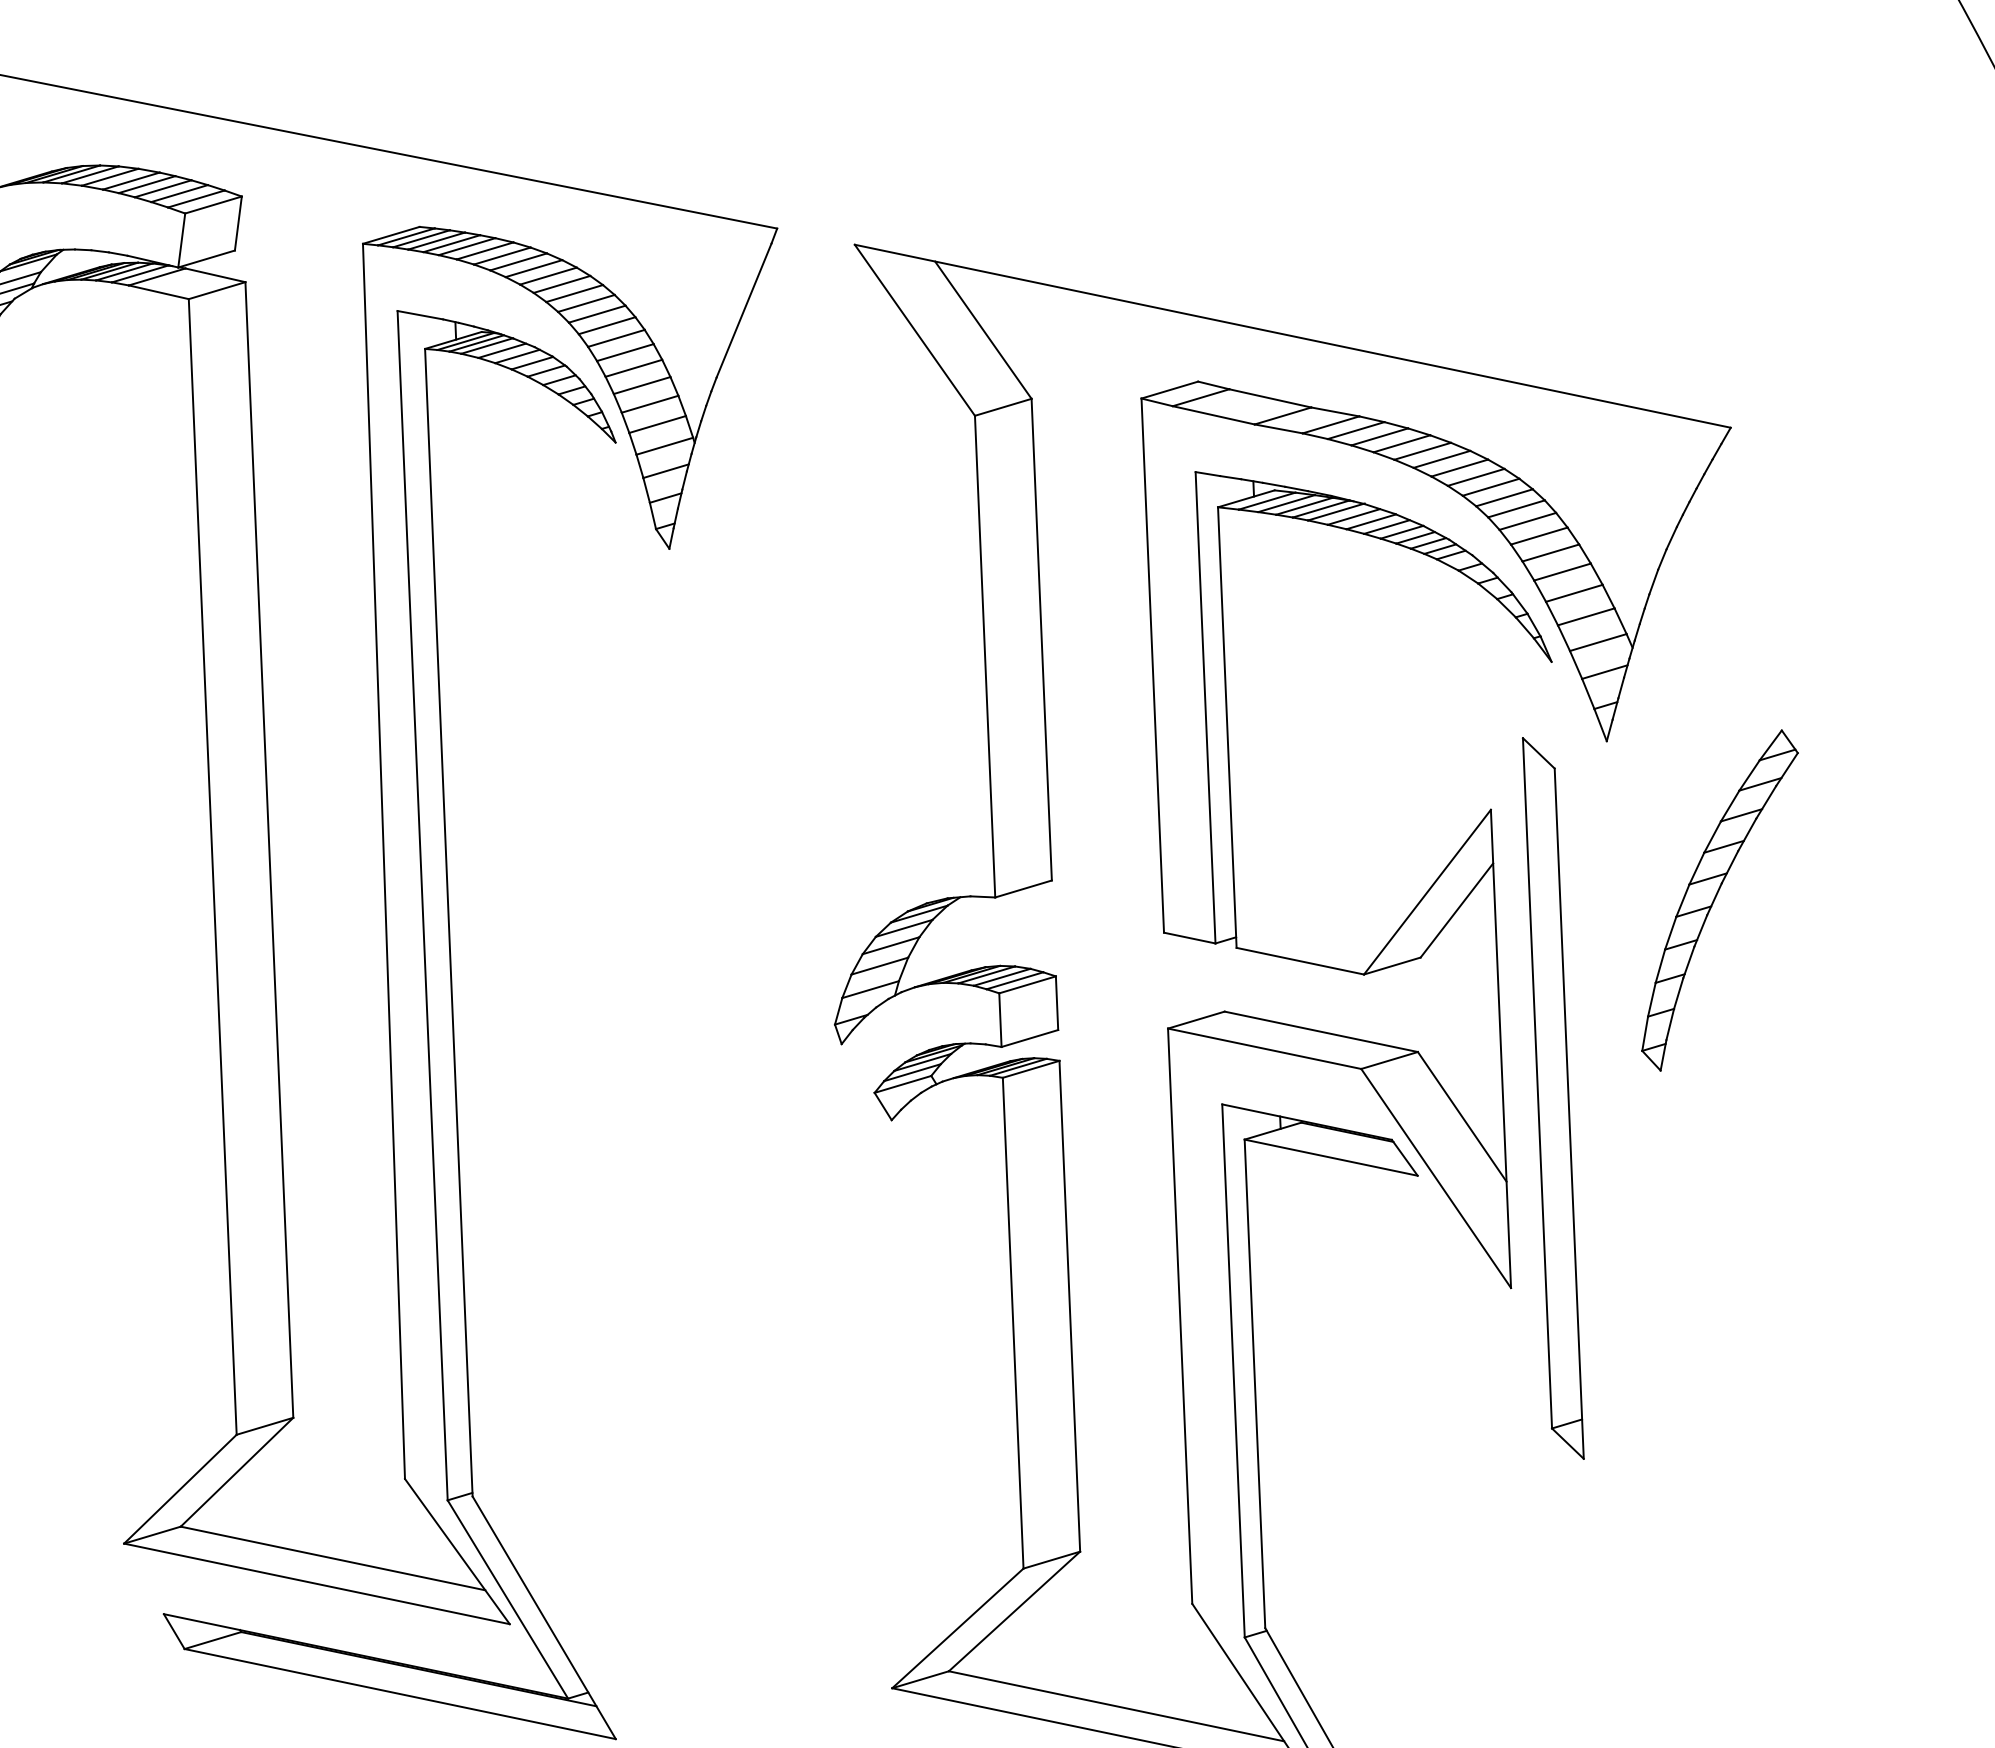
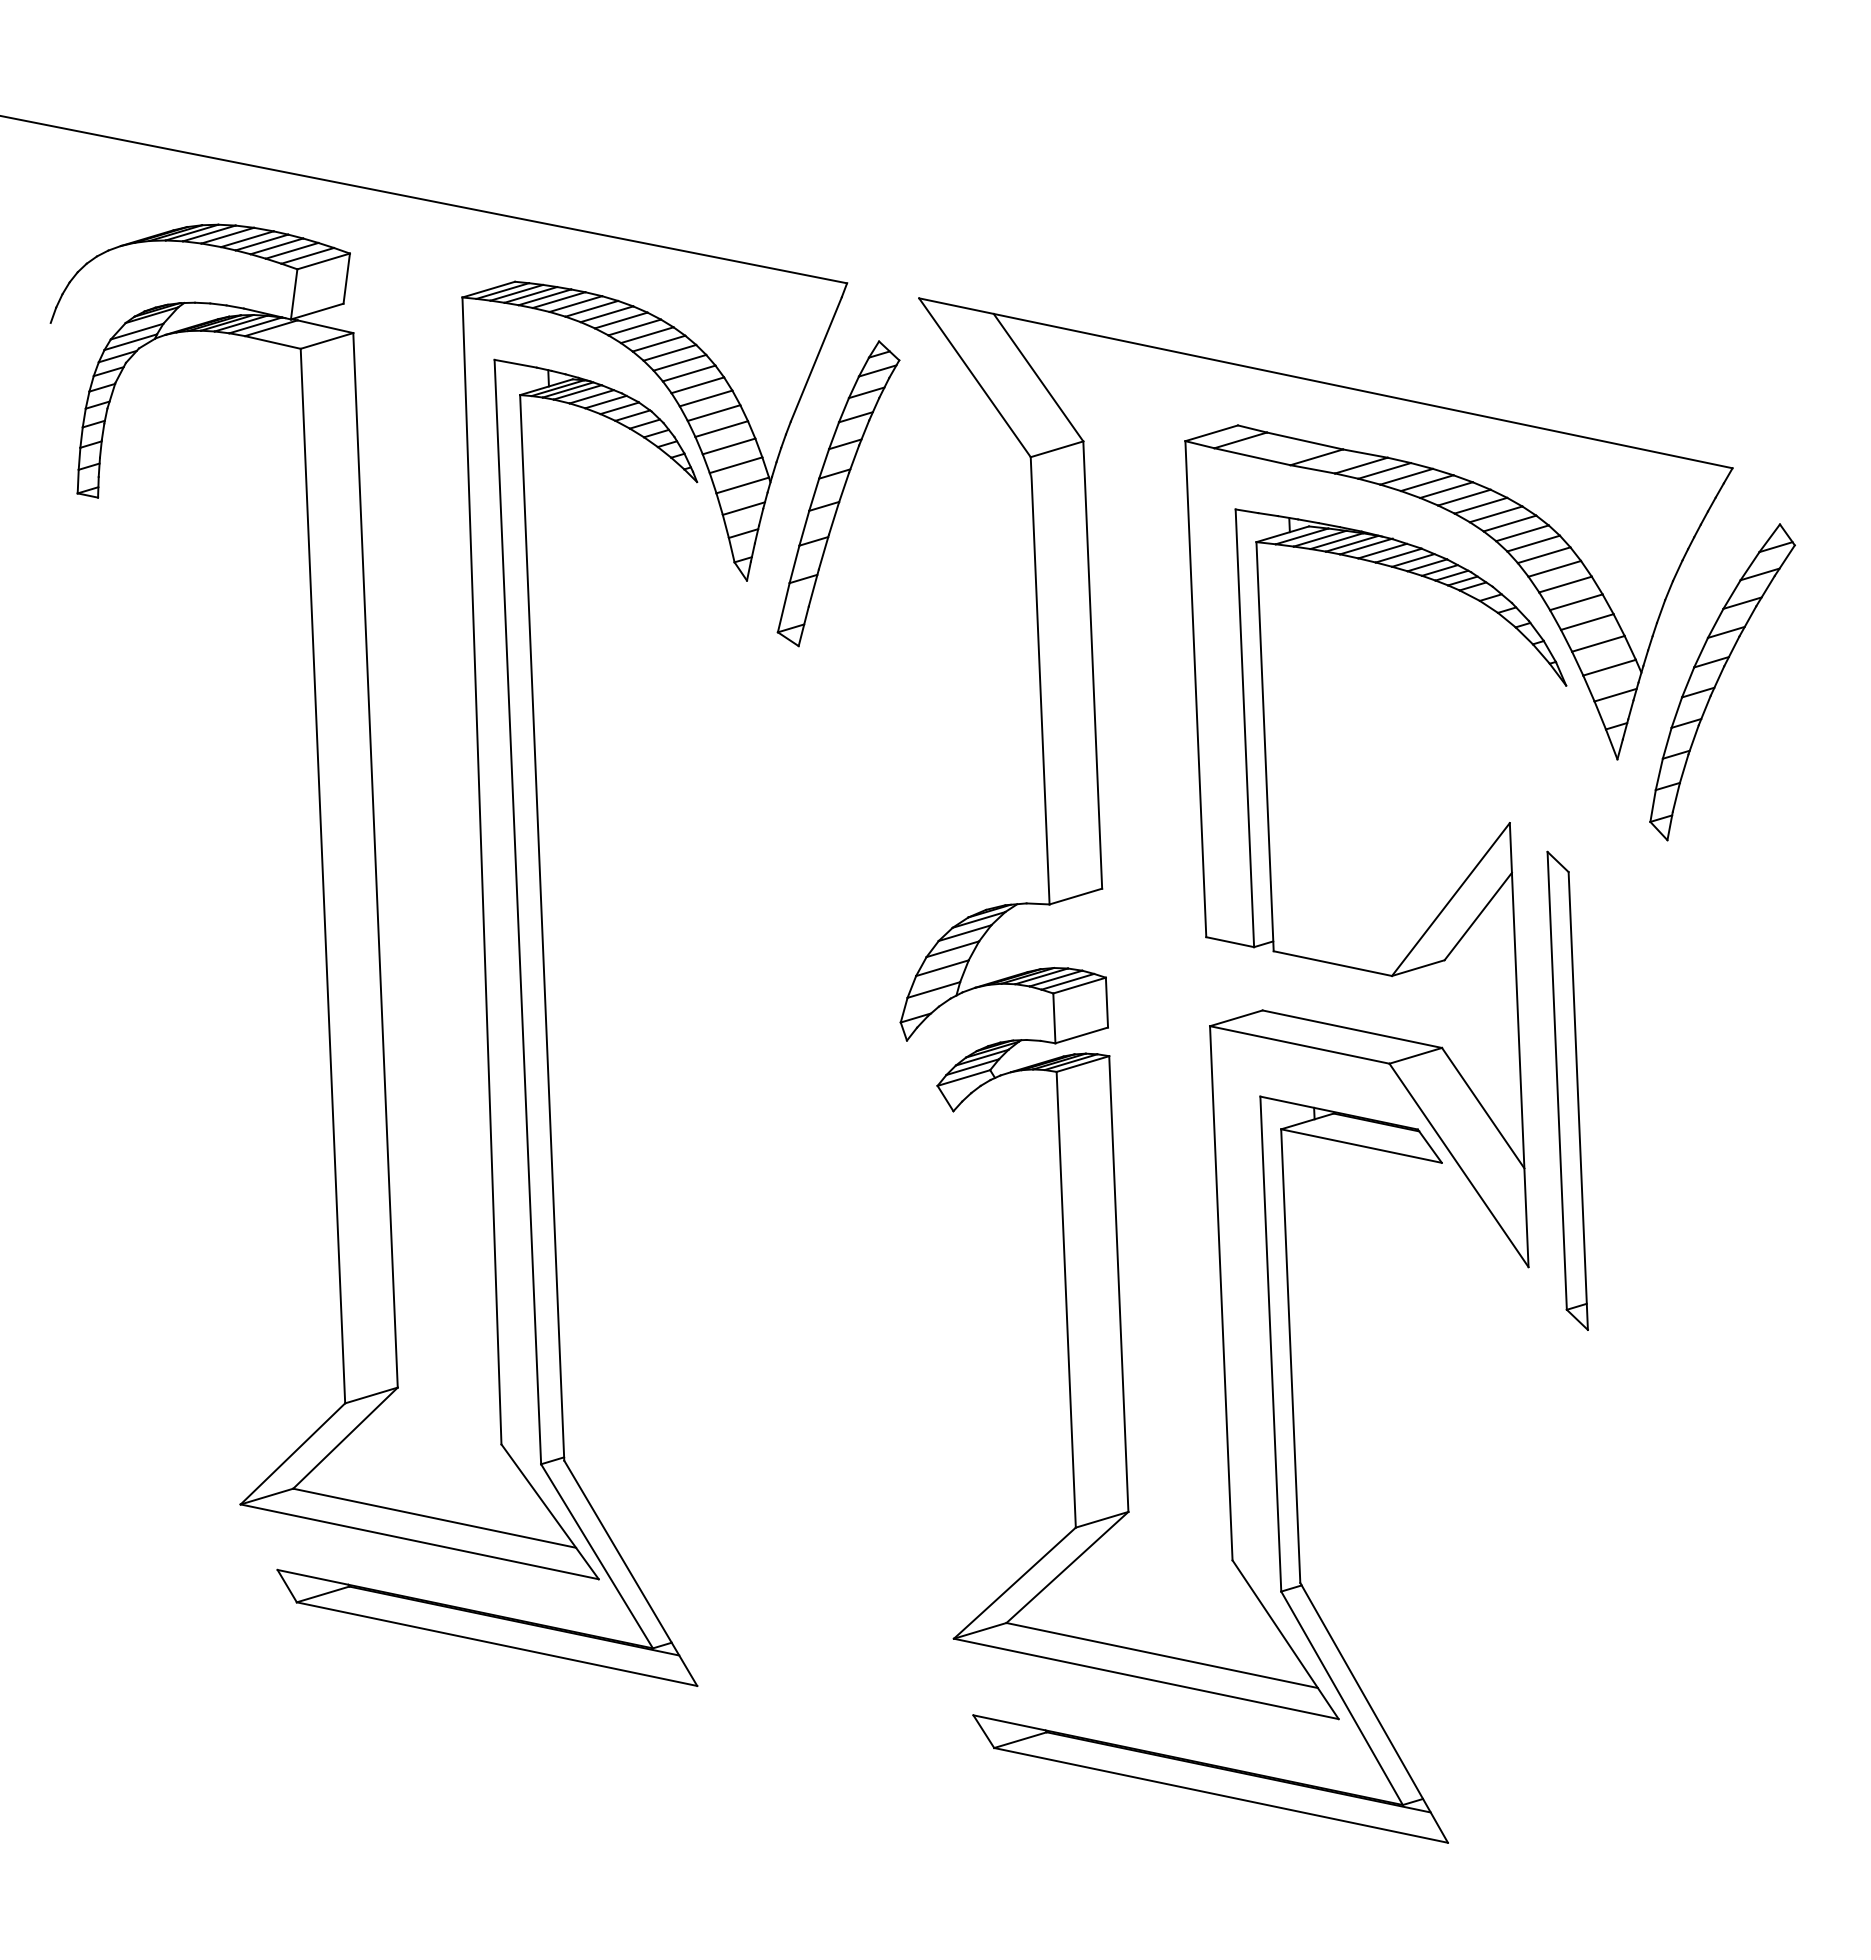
part: (767, 454) -> (838, 493), added
part: (1719, 900) -> (1722, 682), moved
part: (1552, 1097) -> (1567, 1090), size x0.71

